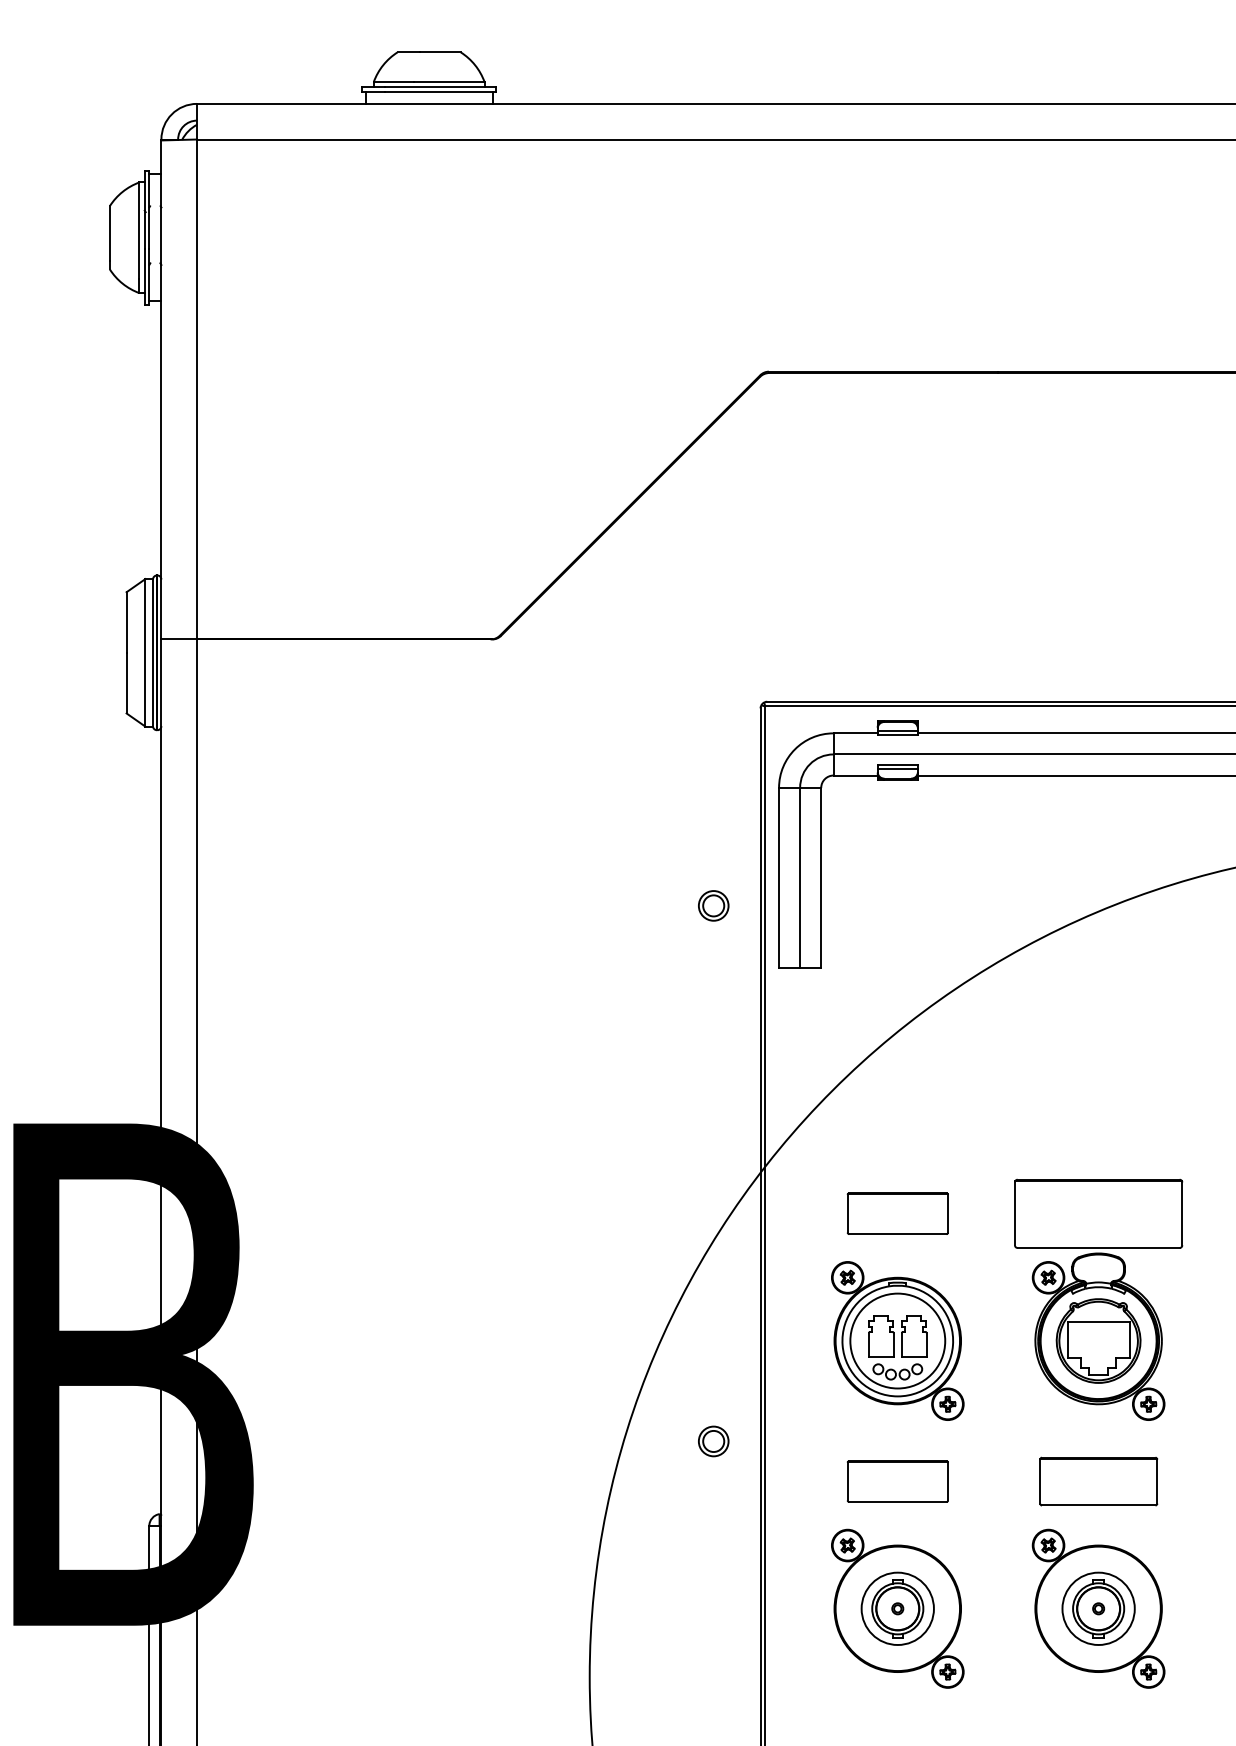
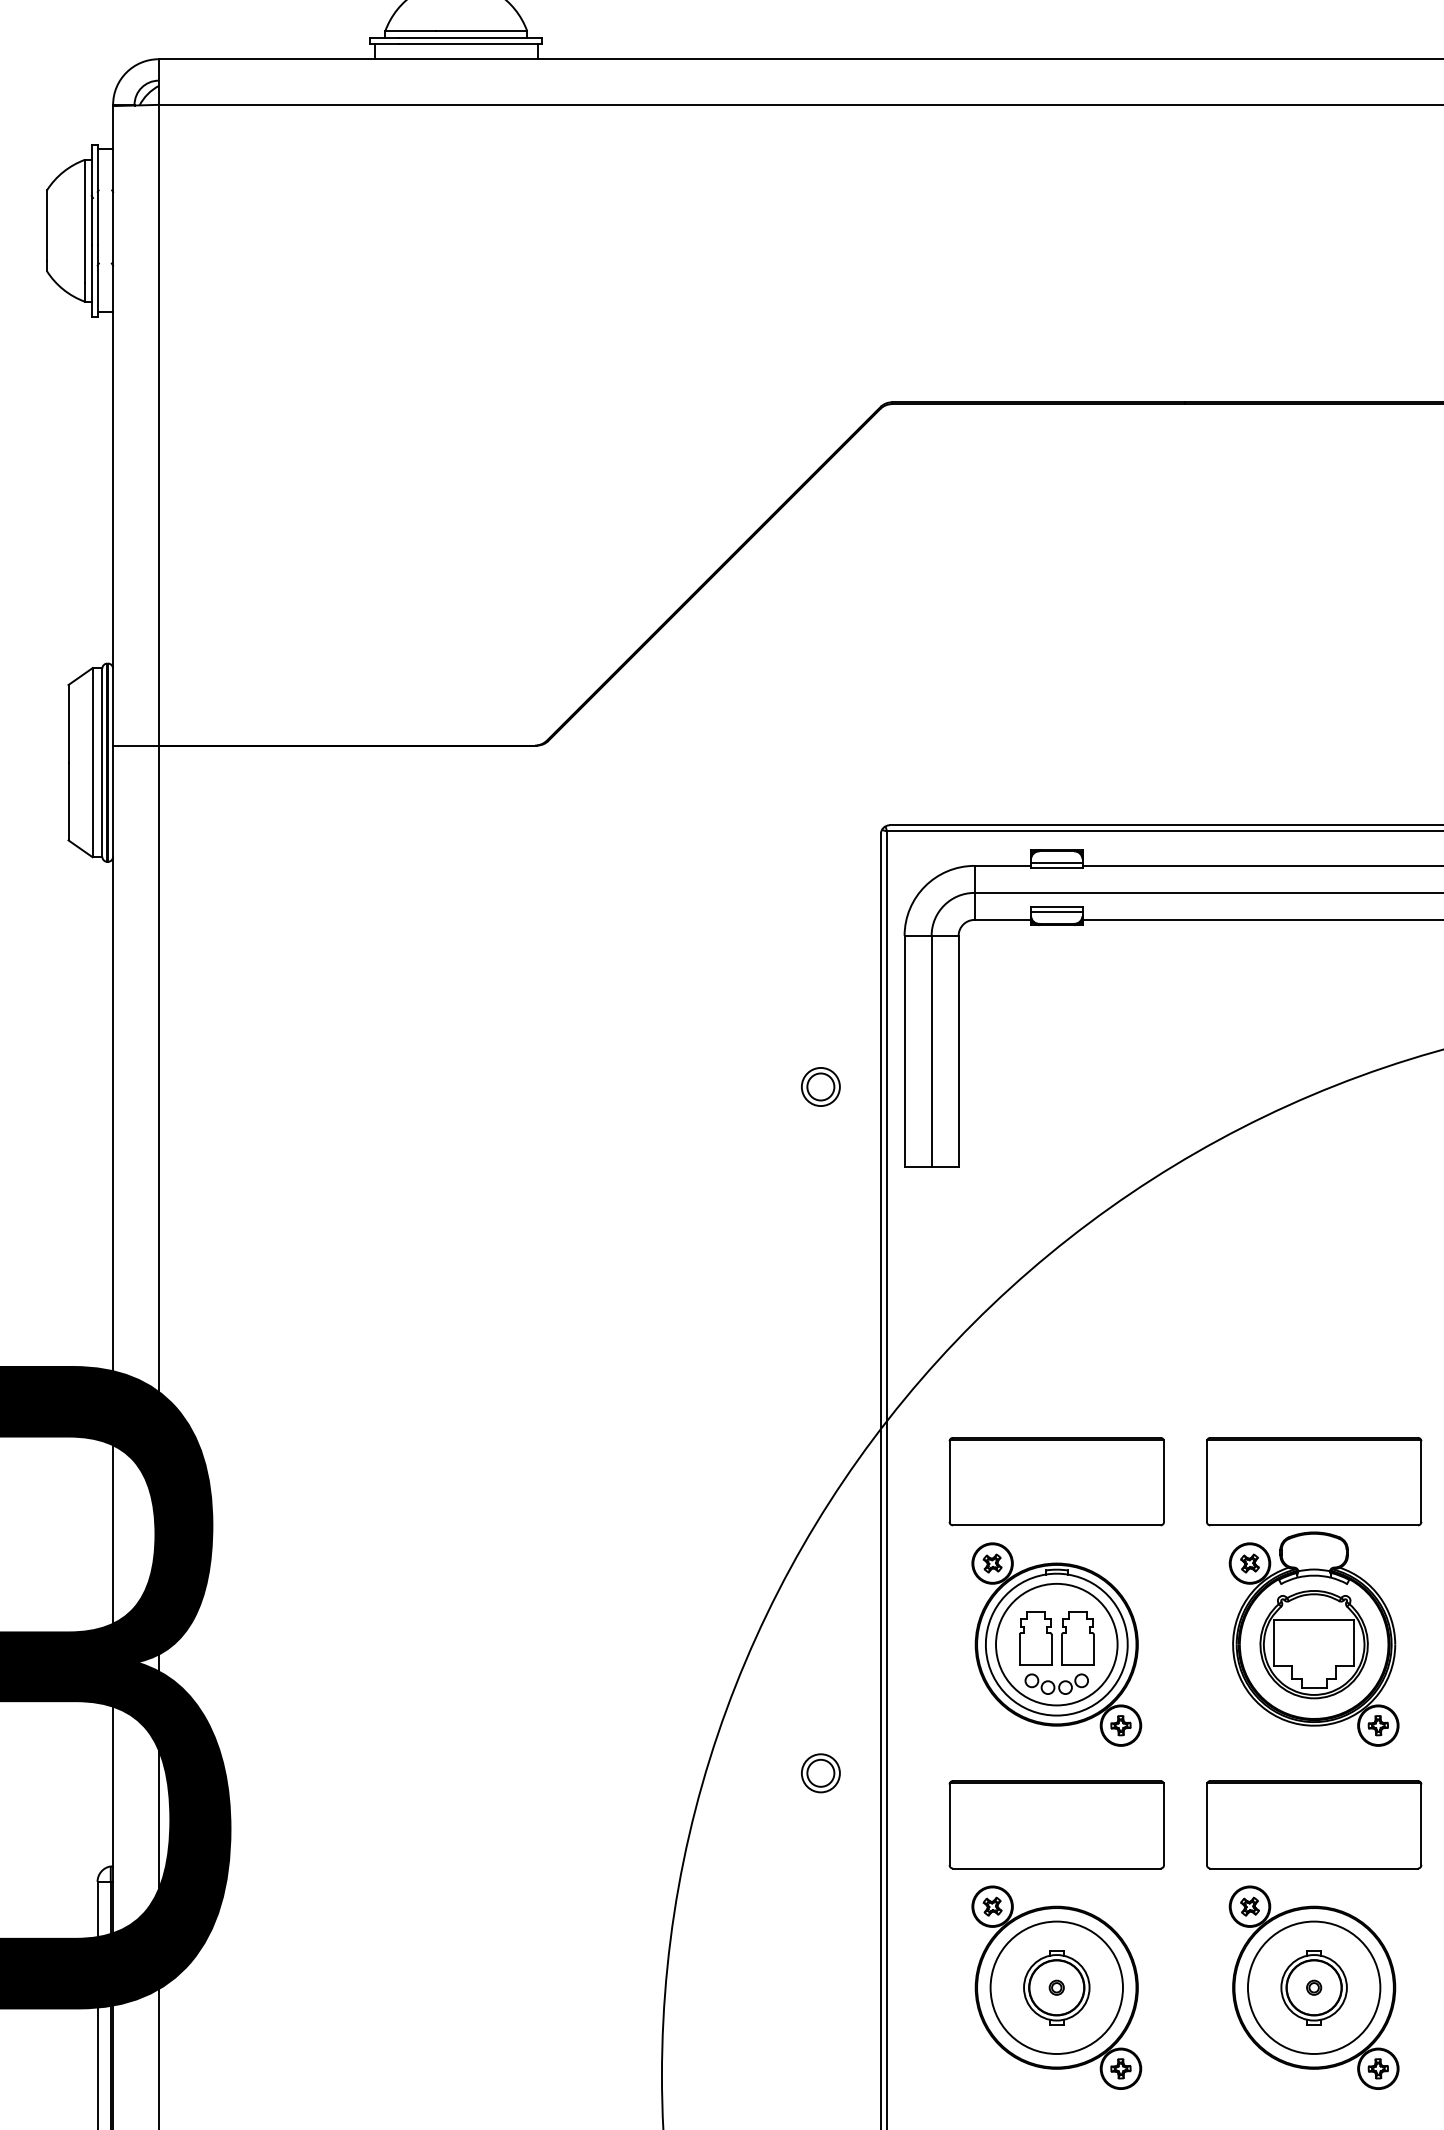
part: (897, 1213) -> (1056, 1481), size x1.67
part: (897, 1481) -> (1056, 1824), size x1.67
part: (1098, 1481) -> (1313, 1824), size x1.43
circle: (897, 1608) -> (1056, 1987), size x1.43
circle: (1098, 1608) -> (1313, 1987), size x1.43

